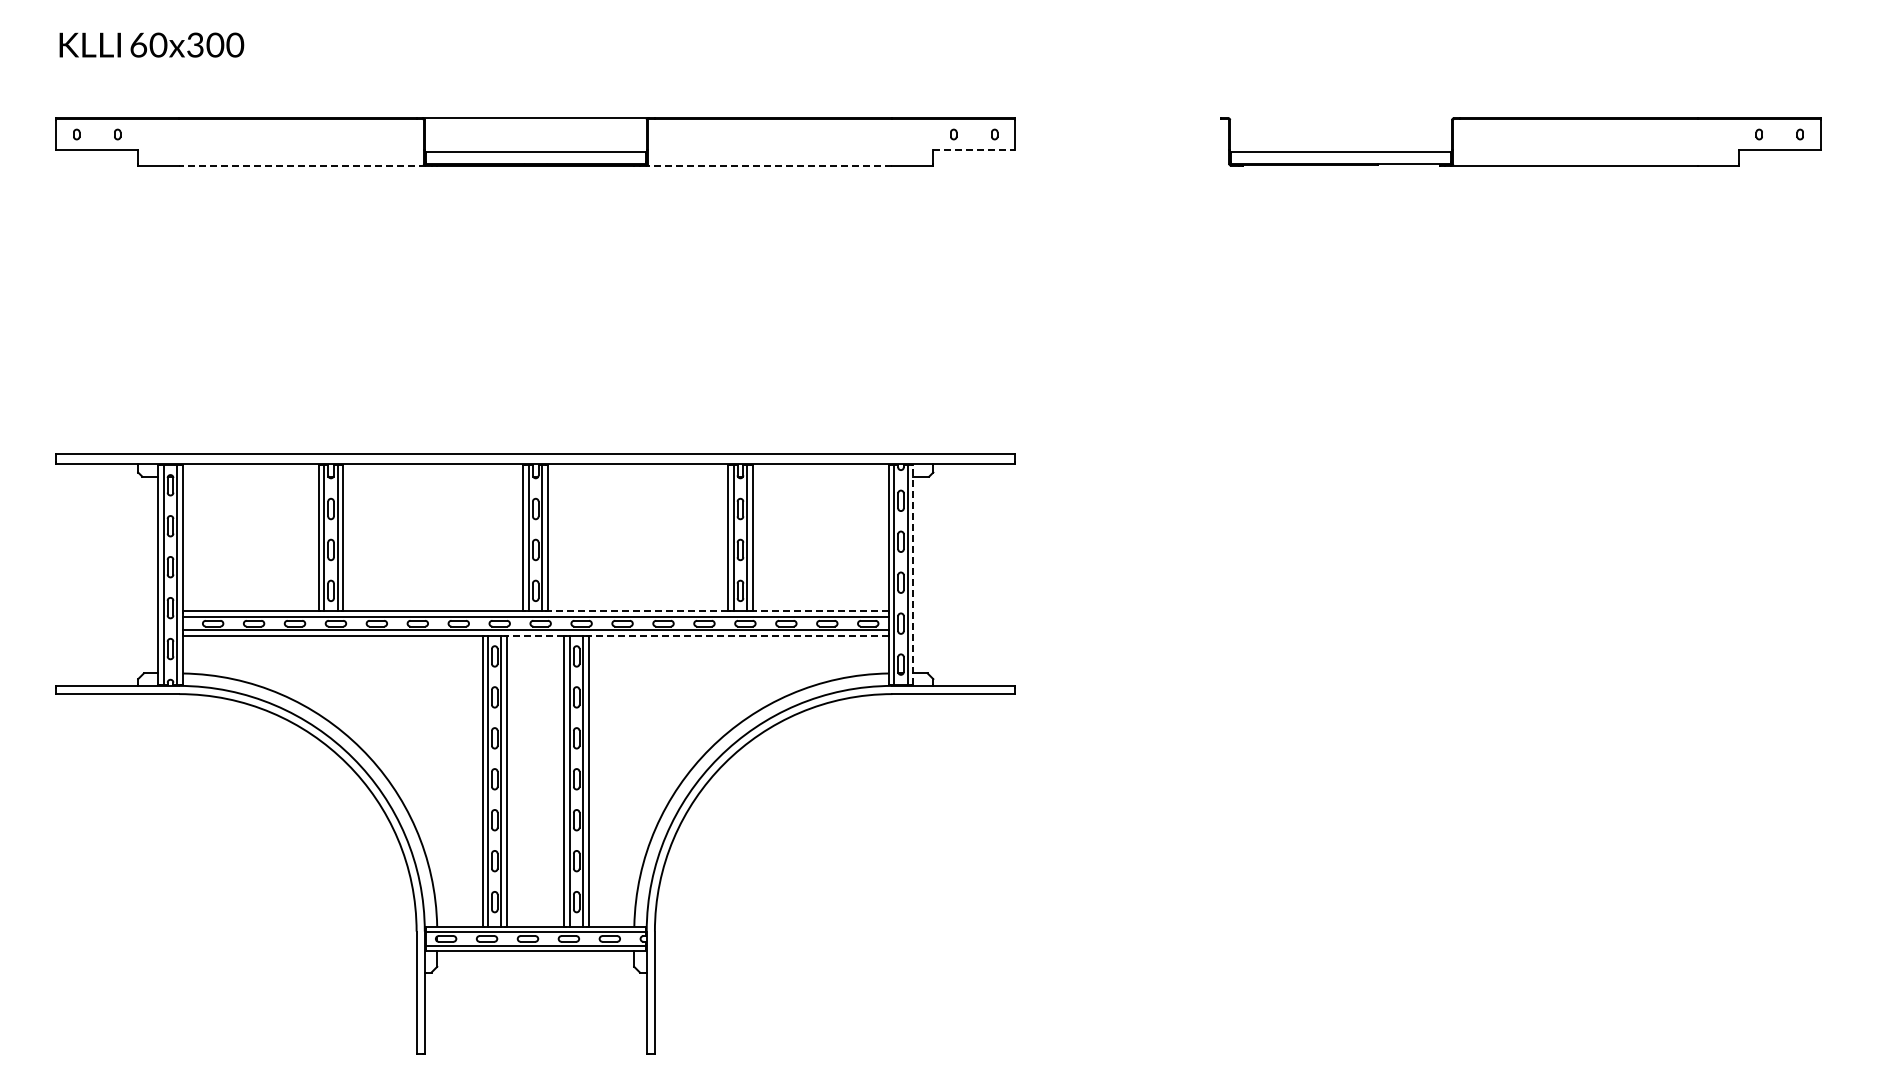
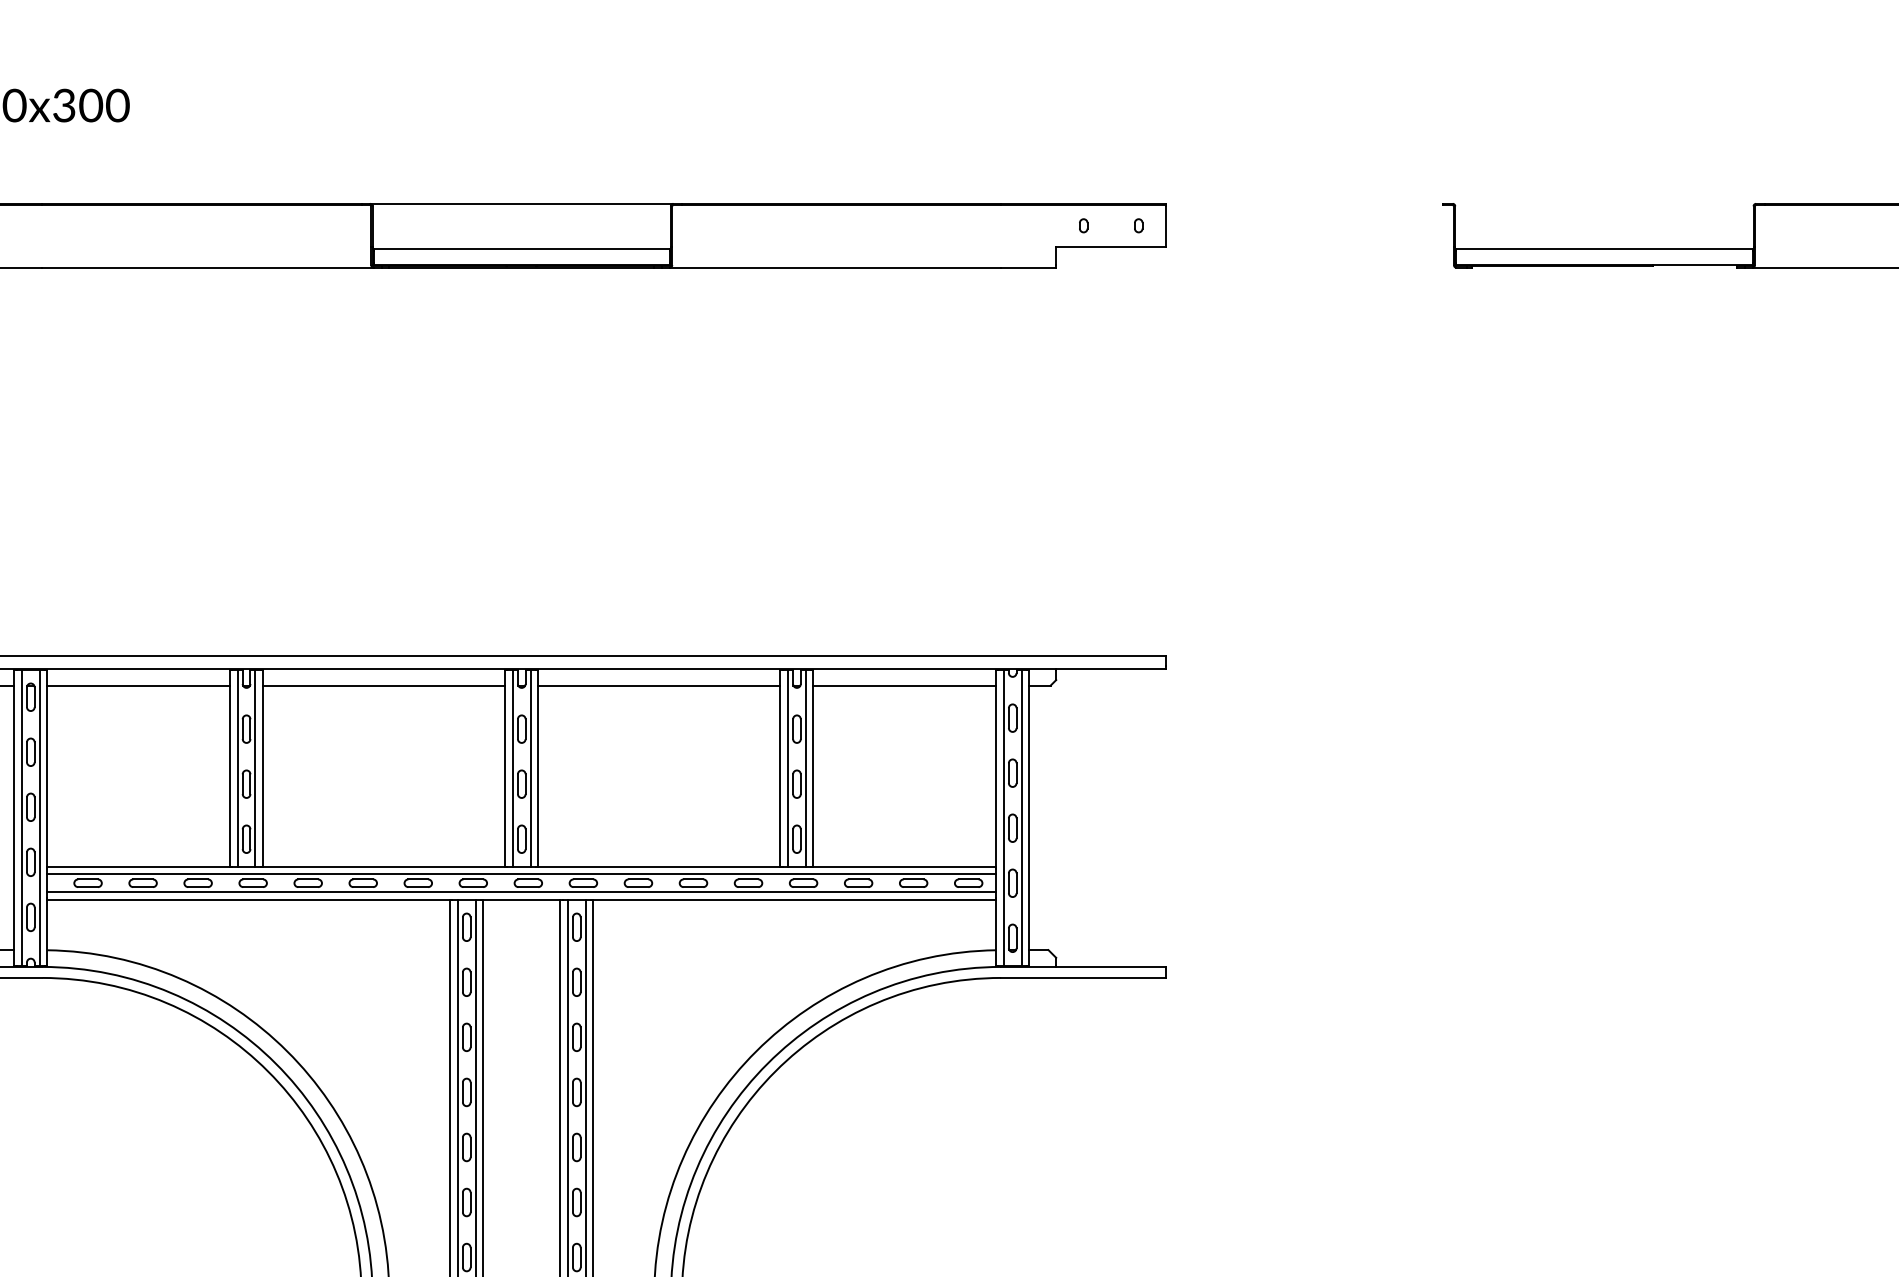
line: (974, 150) -> (1111, 247), dashed -> solid
line: (301, 165) -> (206, 267), dashed -> solid
line: (768, 165) -> (834, 267), dashed -> solid
line: (250, 476) -> (138, 685), added
line: (433, 476) -> (384, 685), added
line: (638, 476) -> (659, 685), added
line: (820, 476) -> (904, 685), added
line: (913, 574) -> (1029, 817), dashed -> solid
line: (637, 611) -> (658, 866), dashed -> solid
line: (820, 611) -> (904, 866), dashed -> solid
line: (535, 635) -> (521, 899), dashed -> solid
line: (738, 635) -> (794, 899), dashed -> solid

